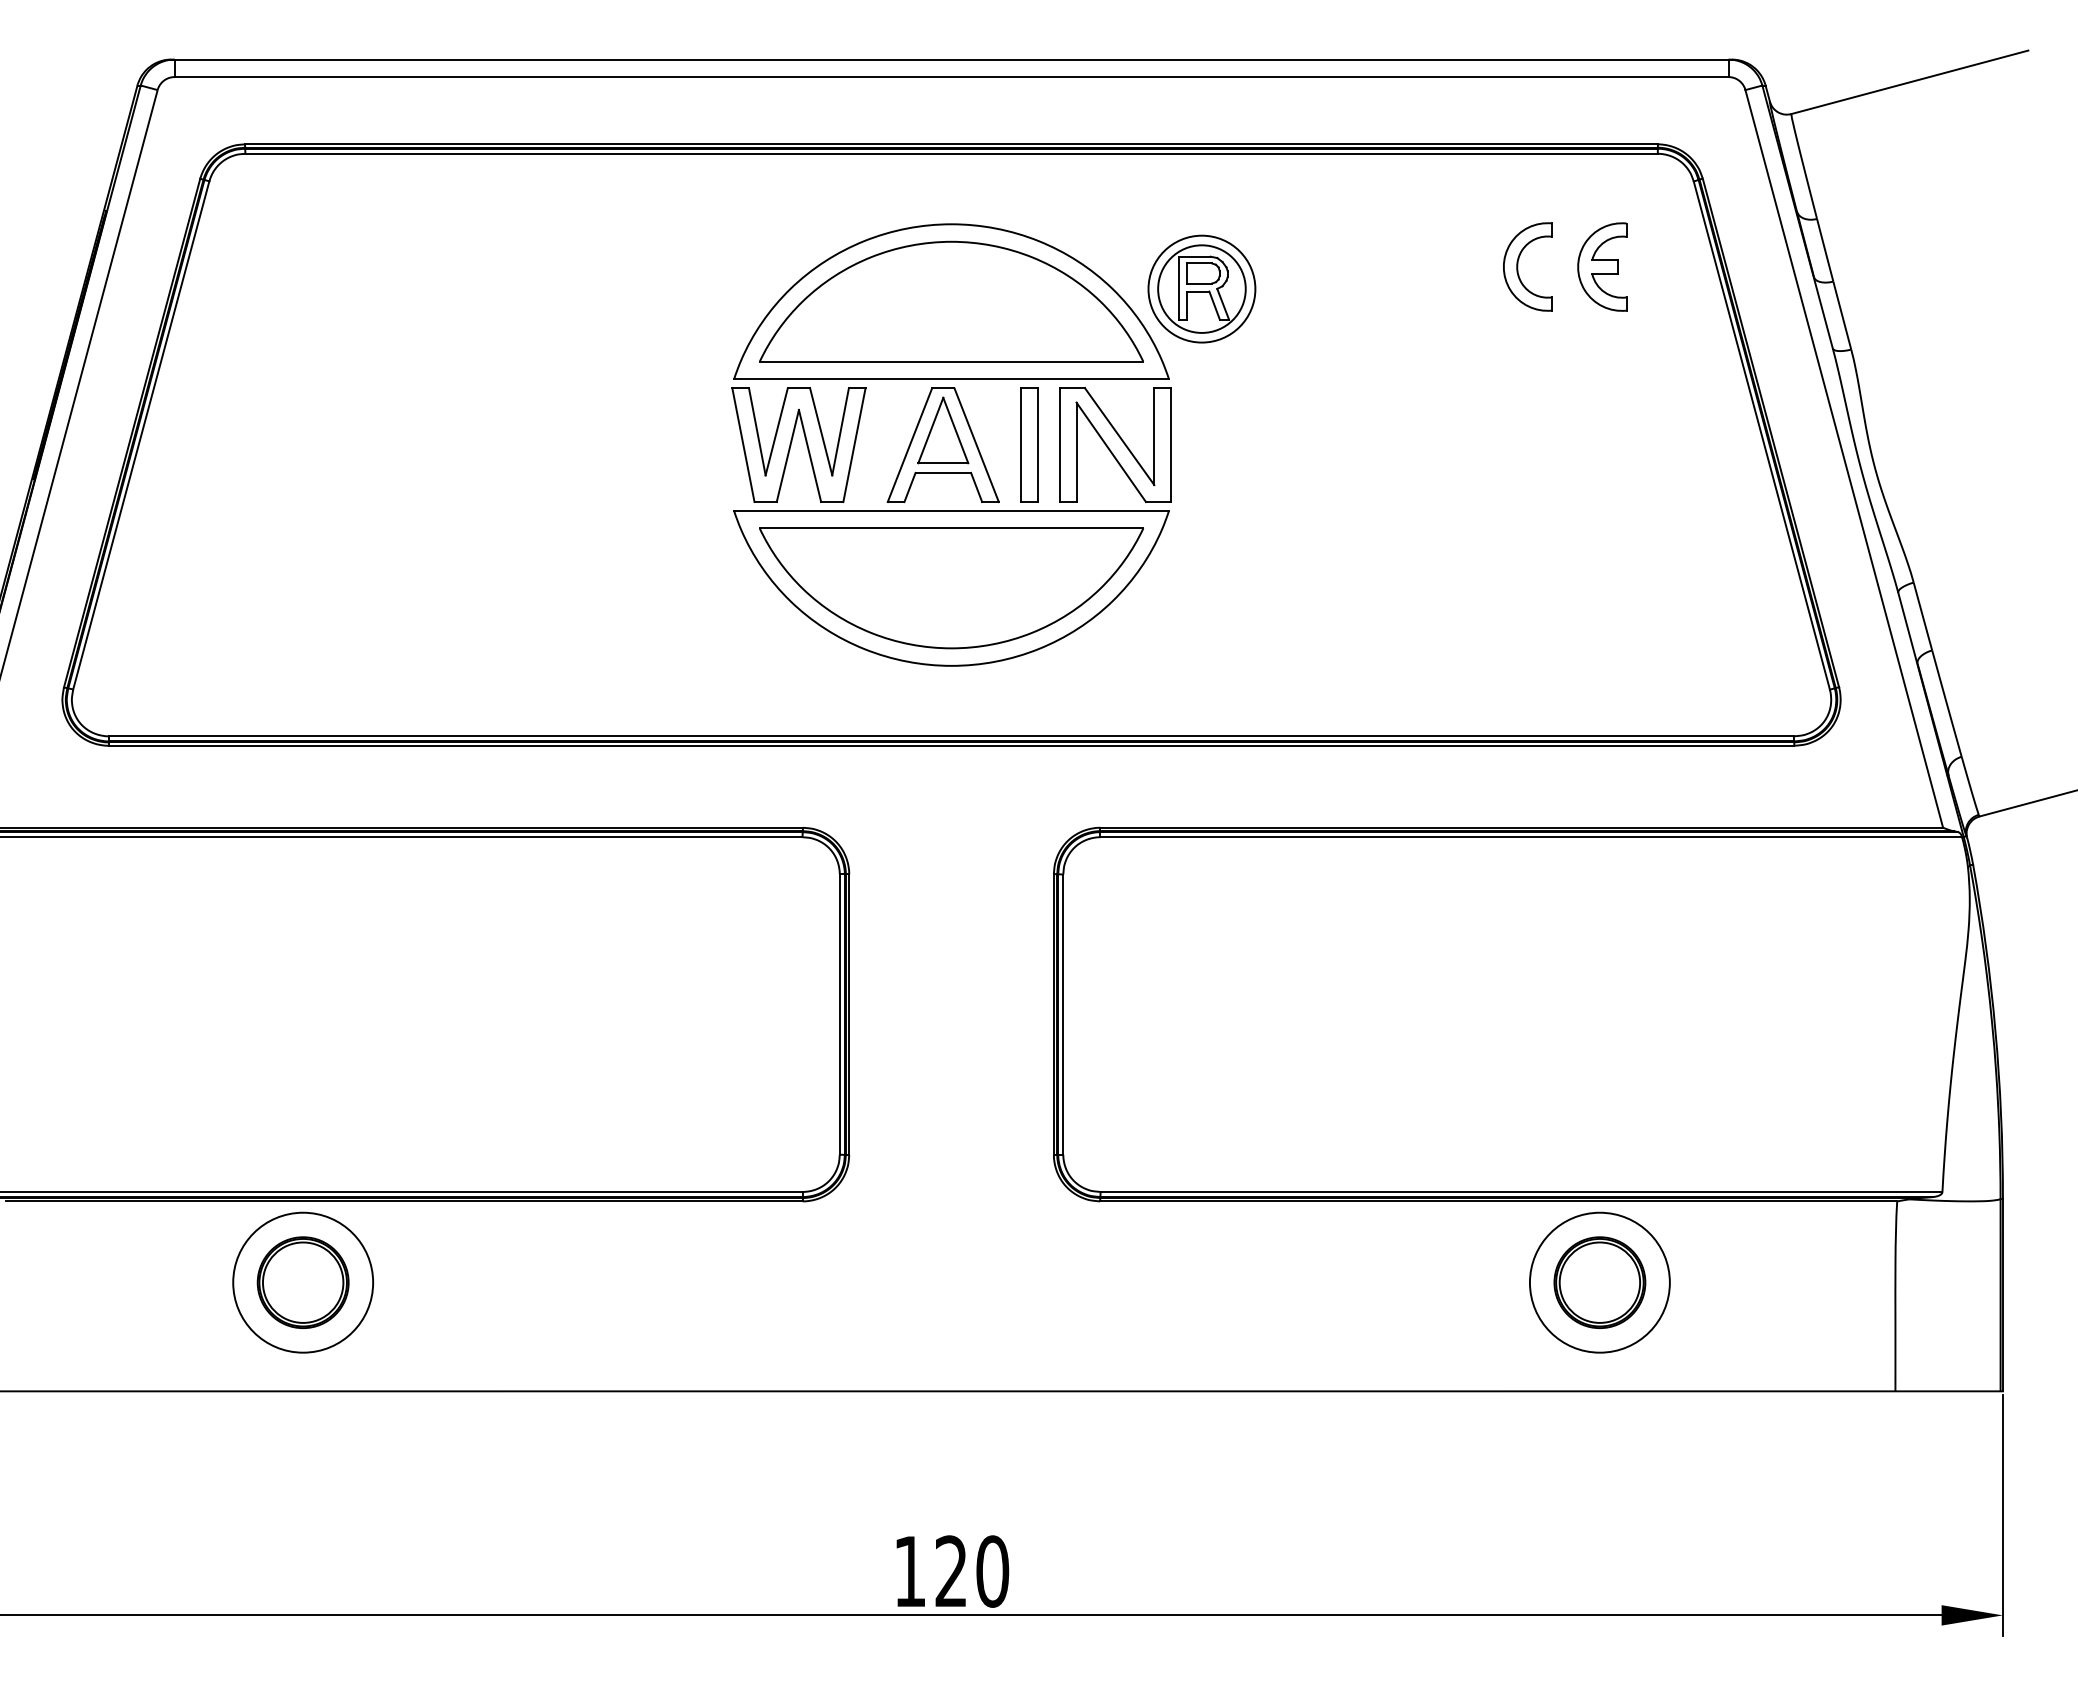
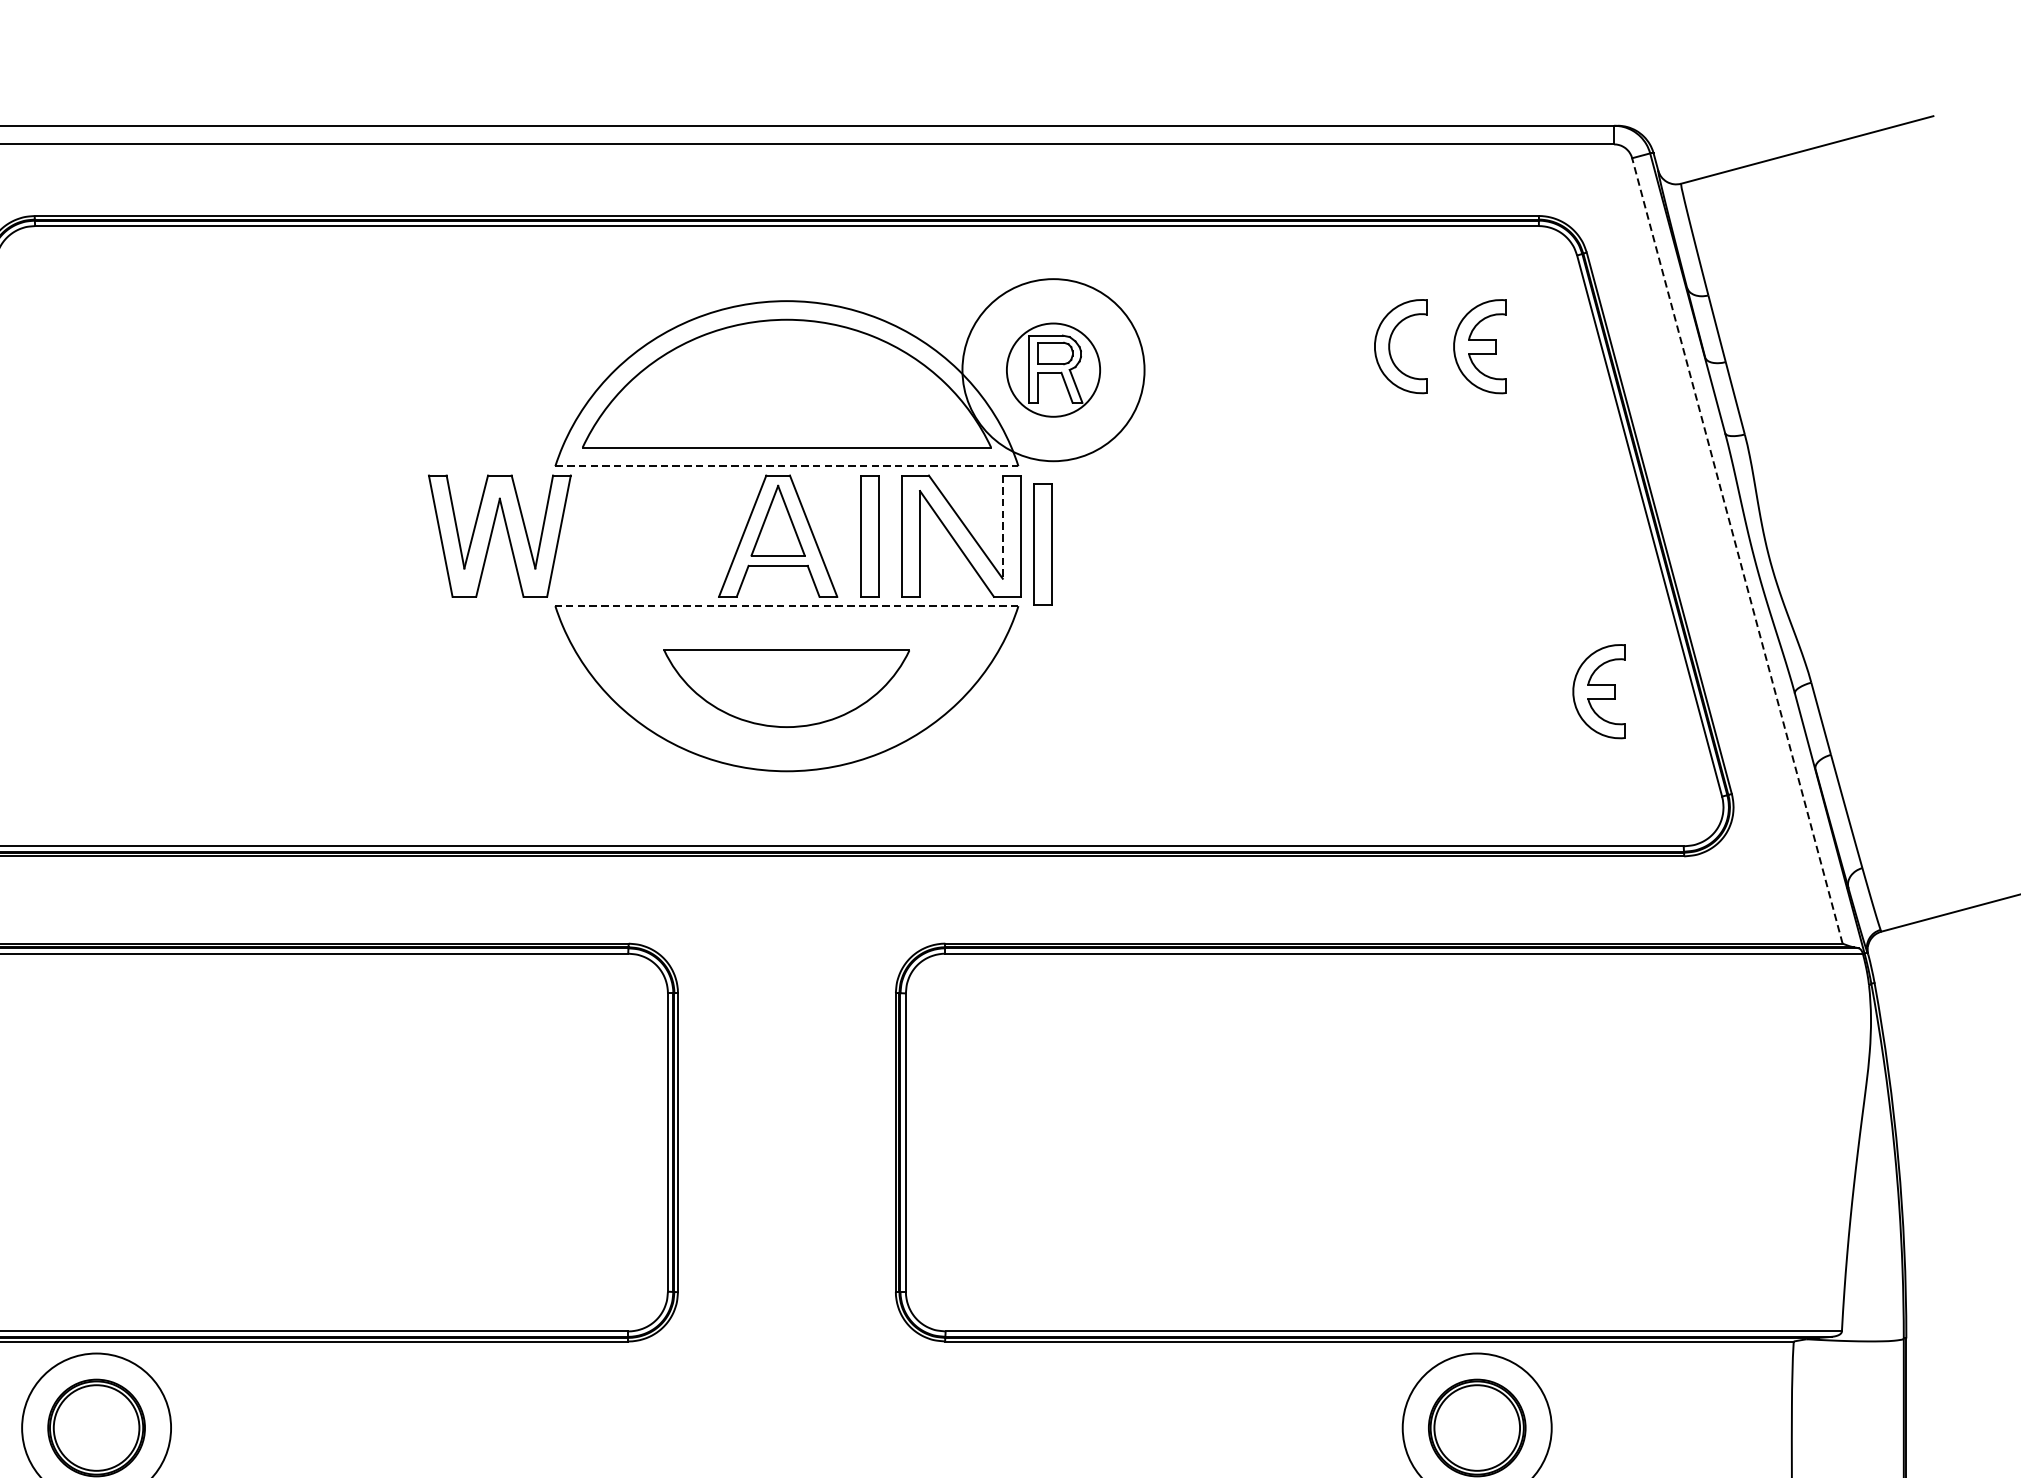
circle: (1201, 288) -> (1053, 369), size x1.6
line: (952, 379) -> (787, 466), solid -> dashed
line: (1154, 437) -> (1002, 528), solid -> dashed
part: (792, 441) -> (493, 532), moved
part: (1192, 452) -> (1043, 544), added
line: (1844, 458) -> (1737, 550), solid -> dashed
line: (951, 510) -> (786, 605), solid -> dashed
part: (951, 588) -> (786, 688), size x0.6
part: (1714, 590) -> (1599, 691), added

